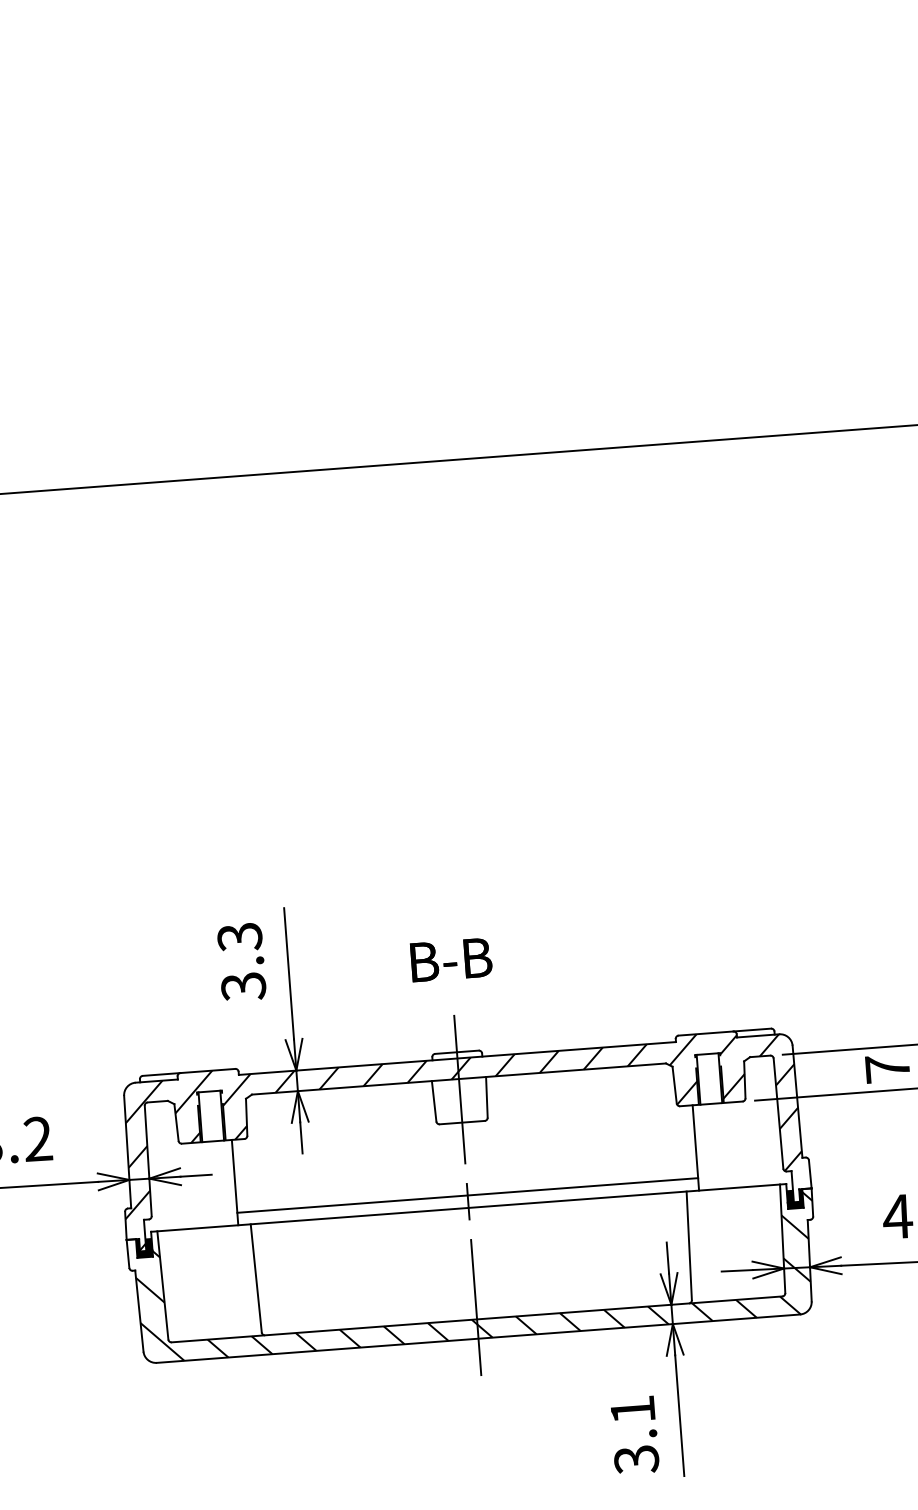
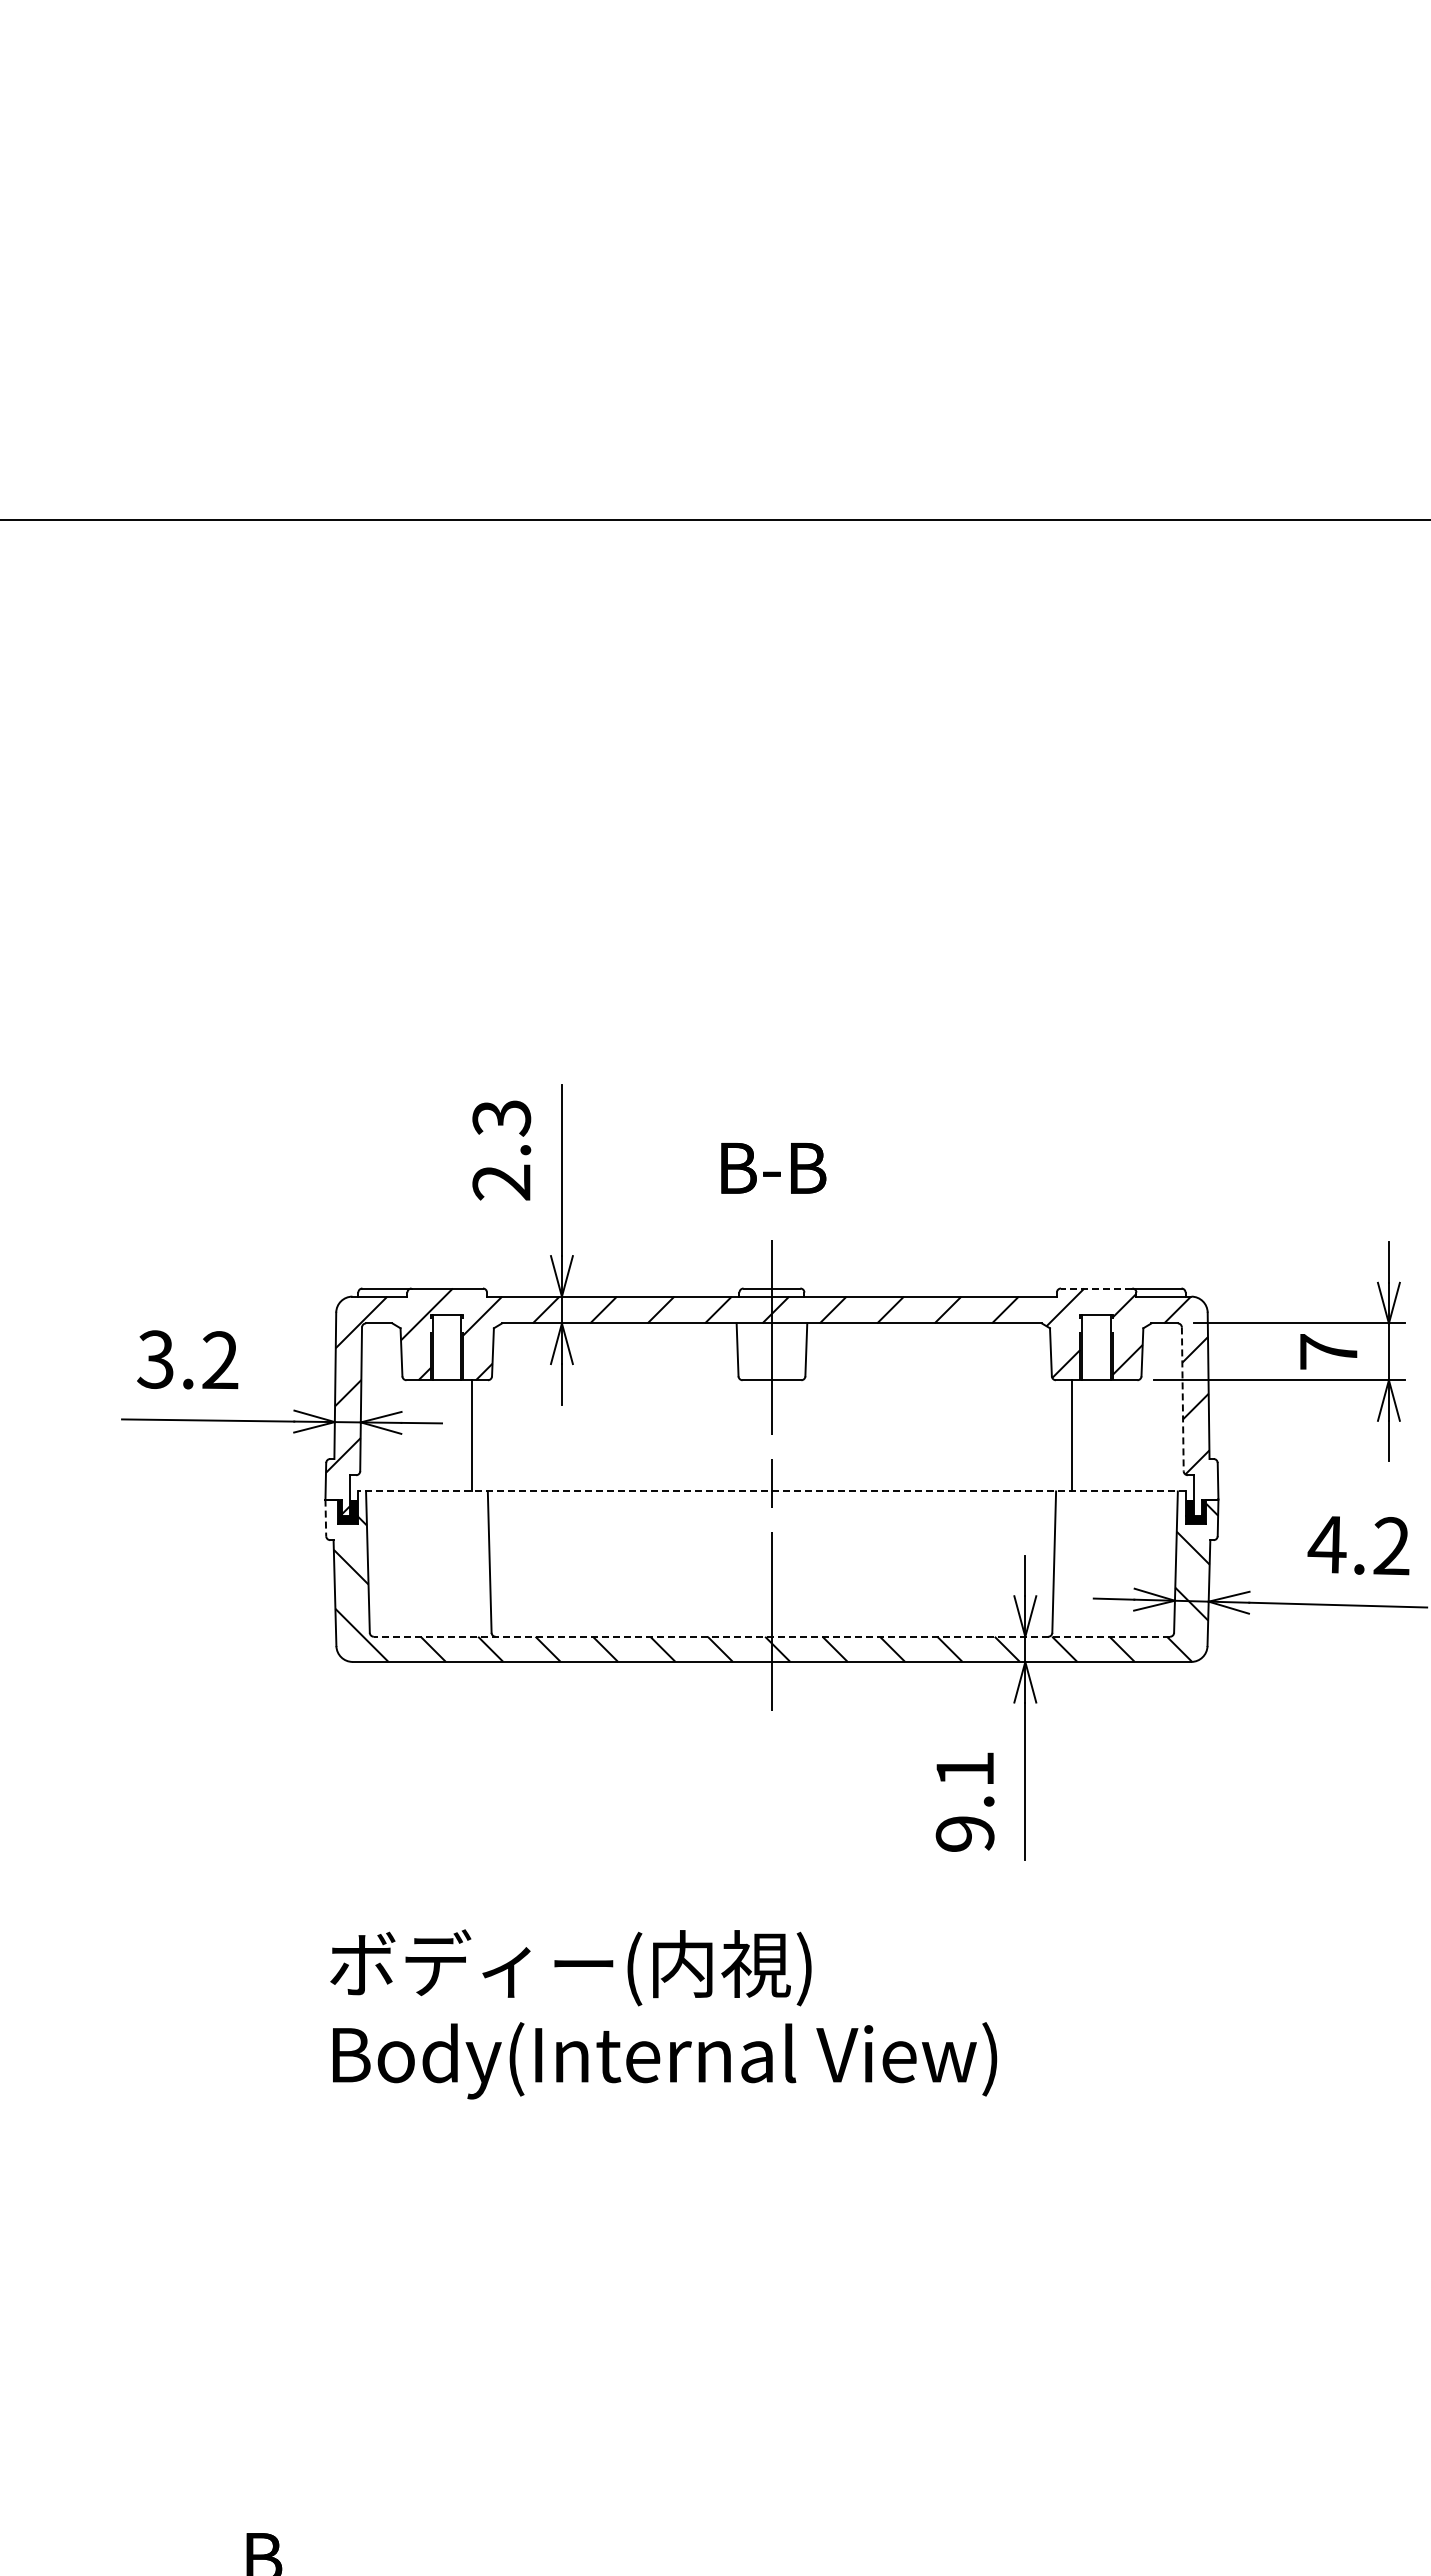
text: (243, 986) -> (501, 1182), 3.3 -> 2.3
line: (705, 1033) -> (1096, 1288), solid -> dashed
line: (778, 1113) -> (1182, 1399), solid -> dashed
line: (467, 1195) -> (771, 1475), removed
line: (468, 1207) -> (771, 1491), solid -> dashed
line: (127, 1254) -> (325, 1518), solid -> dashed
line: (476, 1319) -> (771, 1636), solid -> dashed
text: (636, 1459) -> (965, 1834), 3.1 -> 9.1

